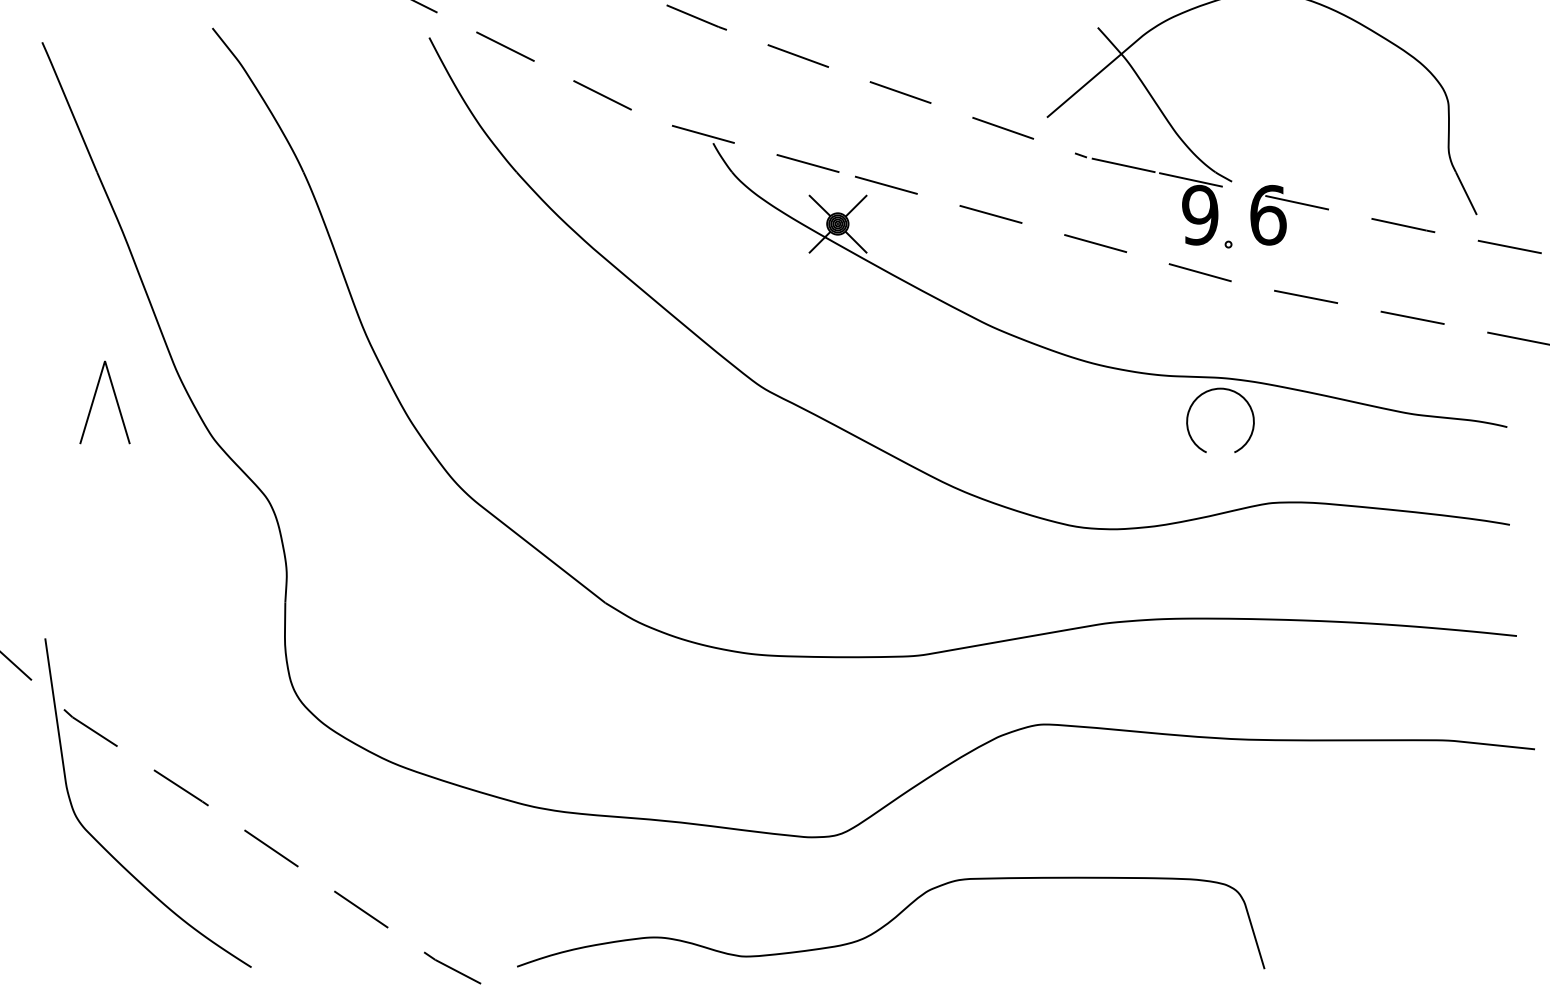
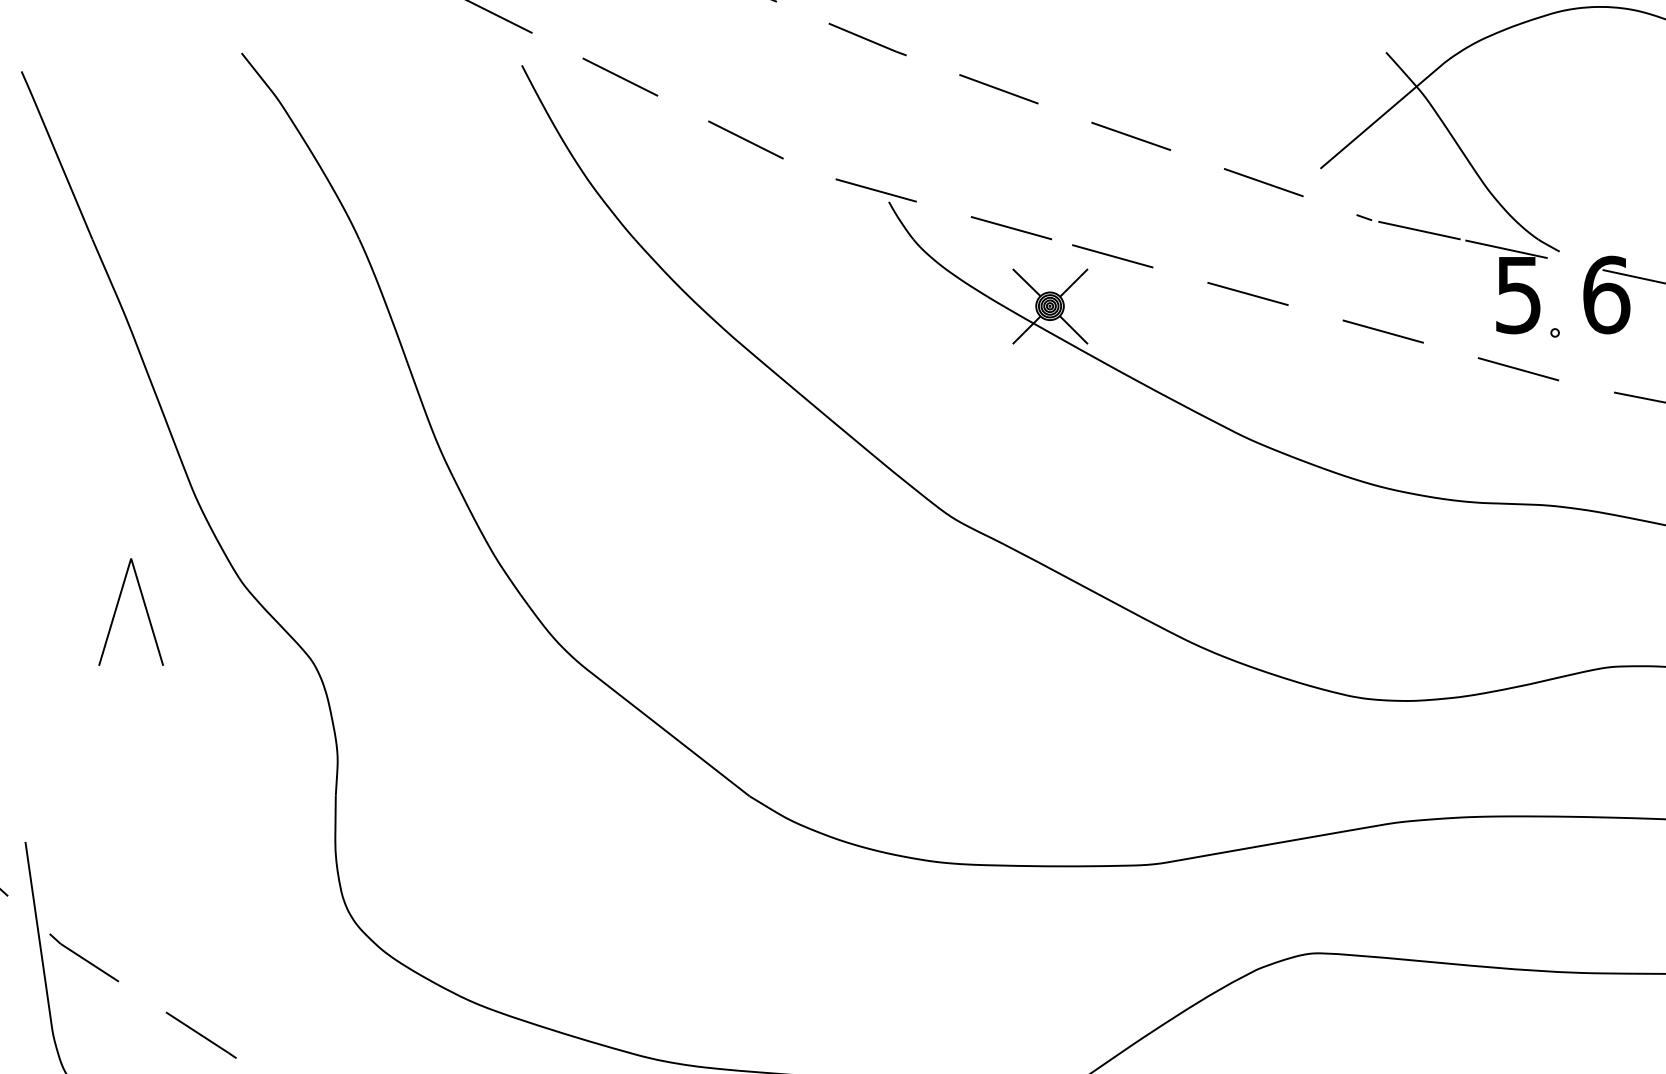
text: (1200, 214) -> (1518, 294), 9 -> 5
arc: (1214, 390) -> (1536, 521), removed
line: (94, 400) -> (117, 609), moved

